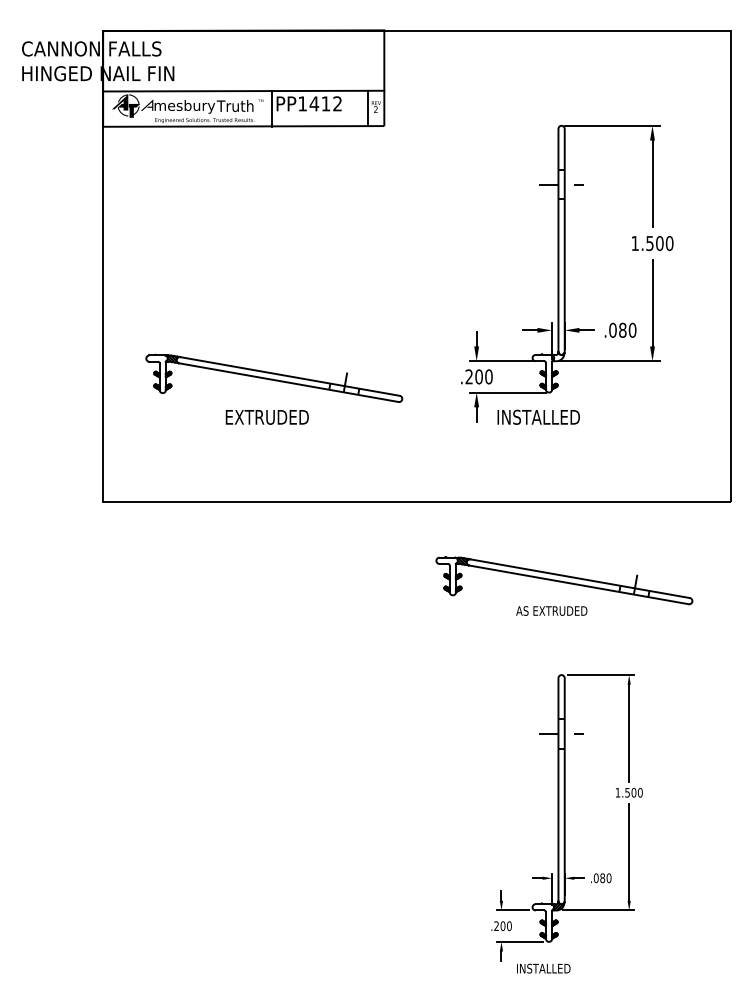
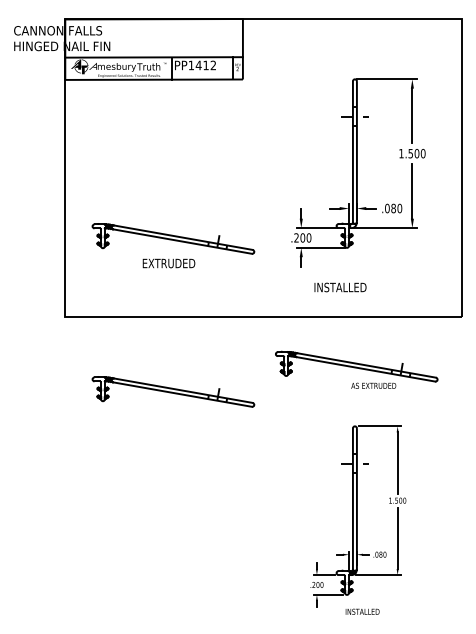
text: (538, 417) -> (340, 287), moved
text: (551, 610) -> (373, 385), moved
part: (274, 619) -> (173, 391), added
text: (543, 968) -> (362, 611), moved

